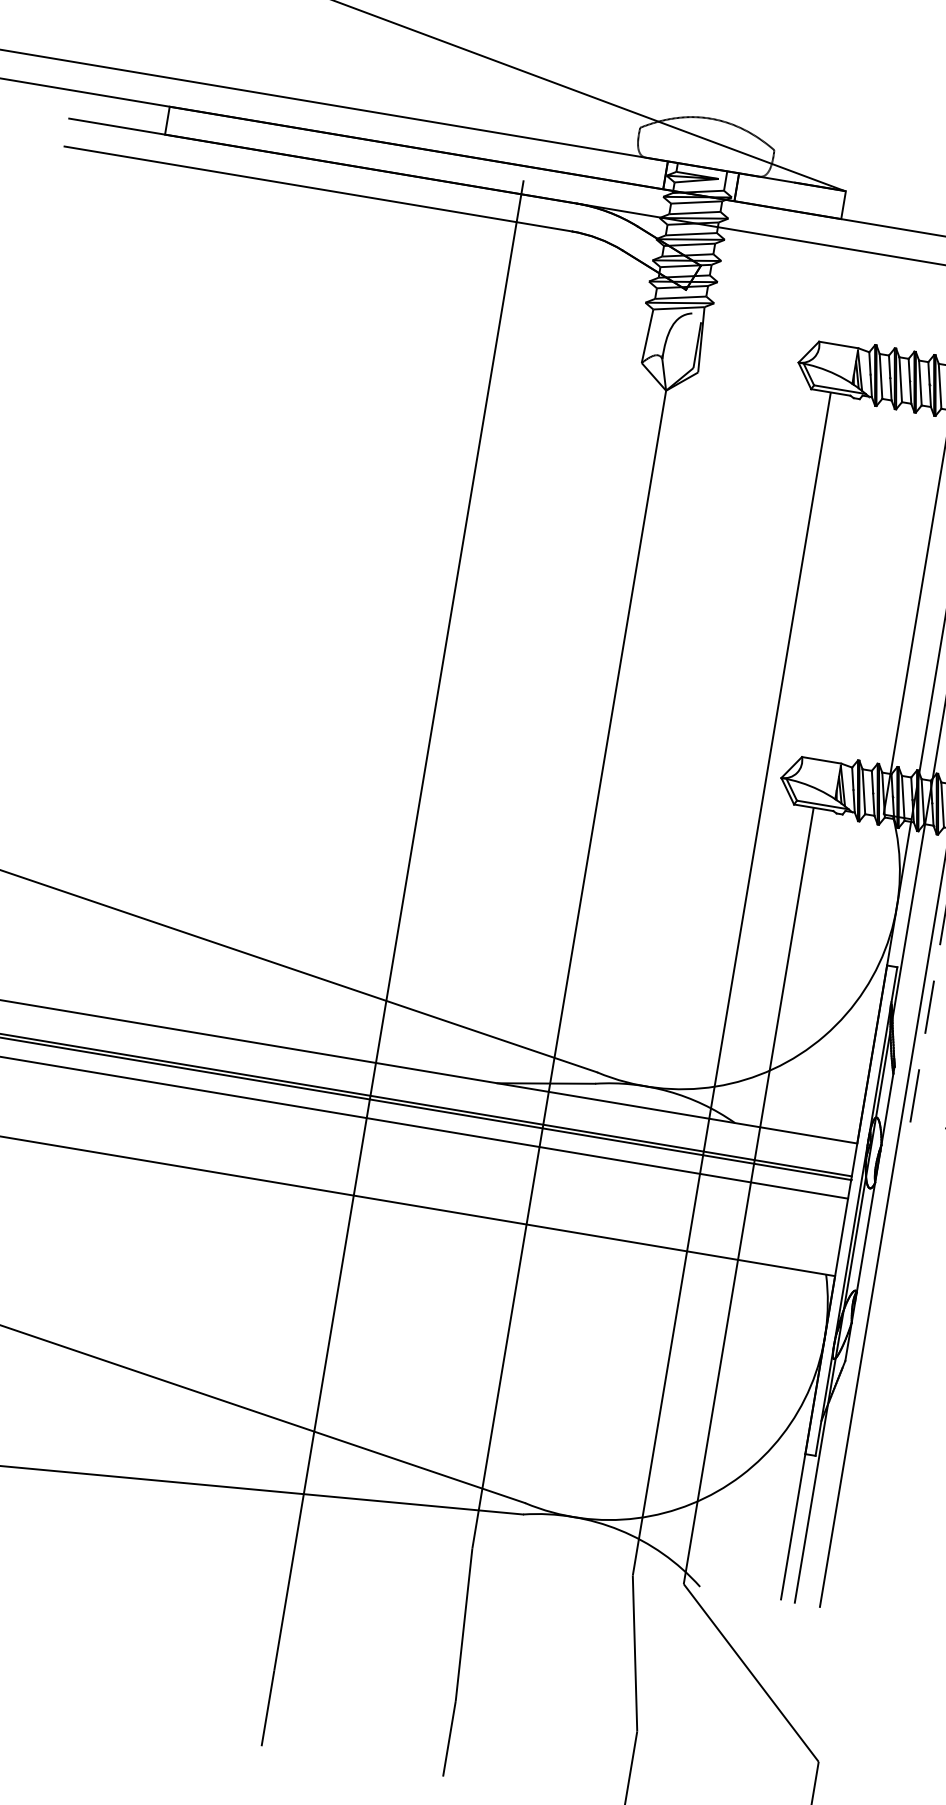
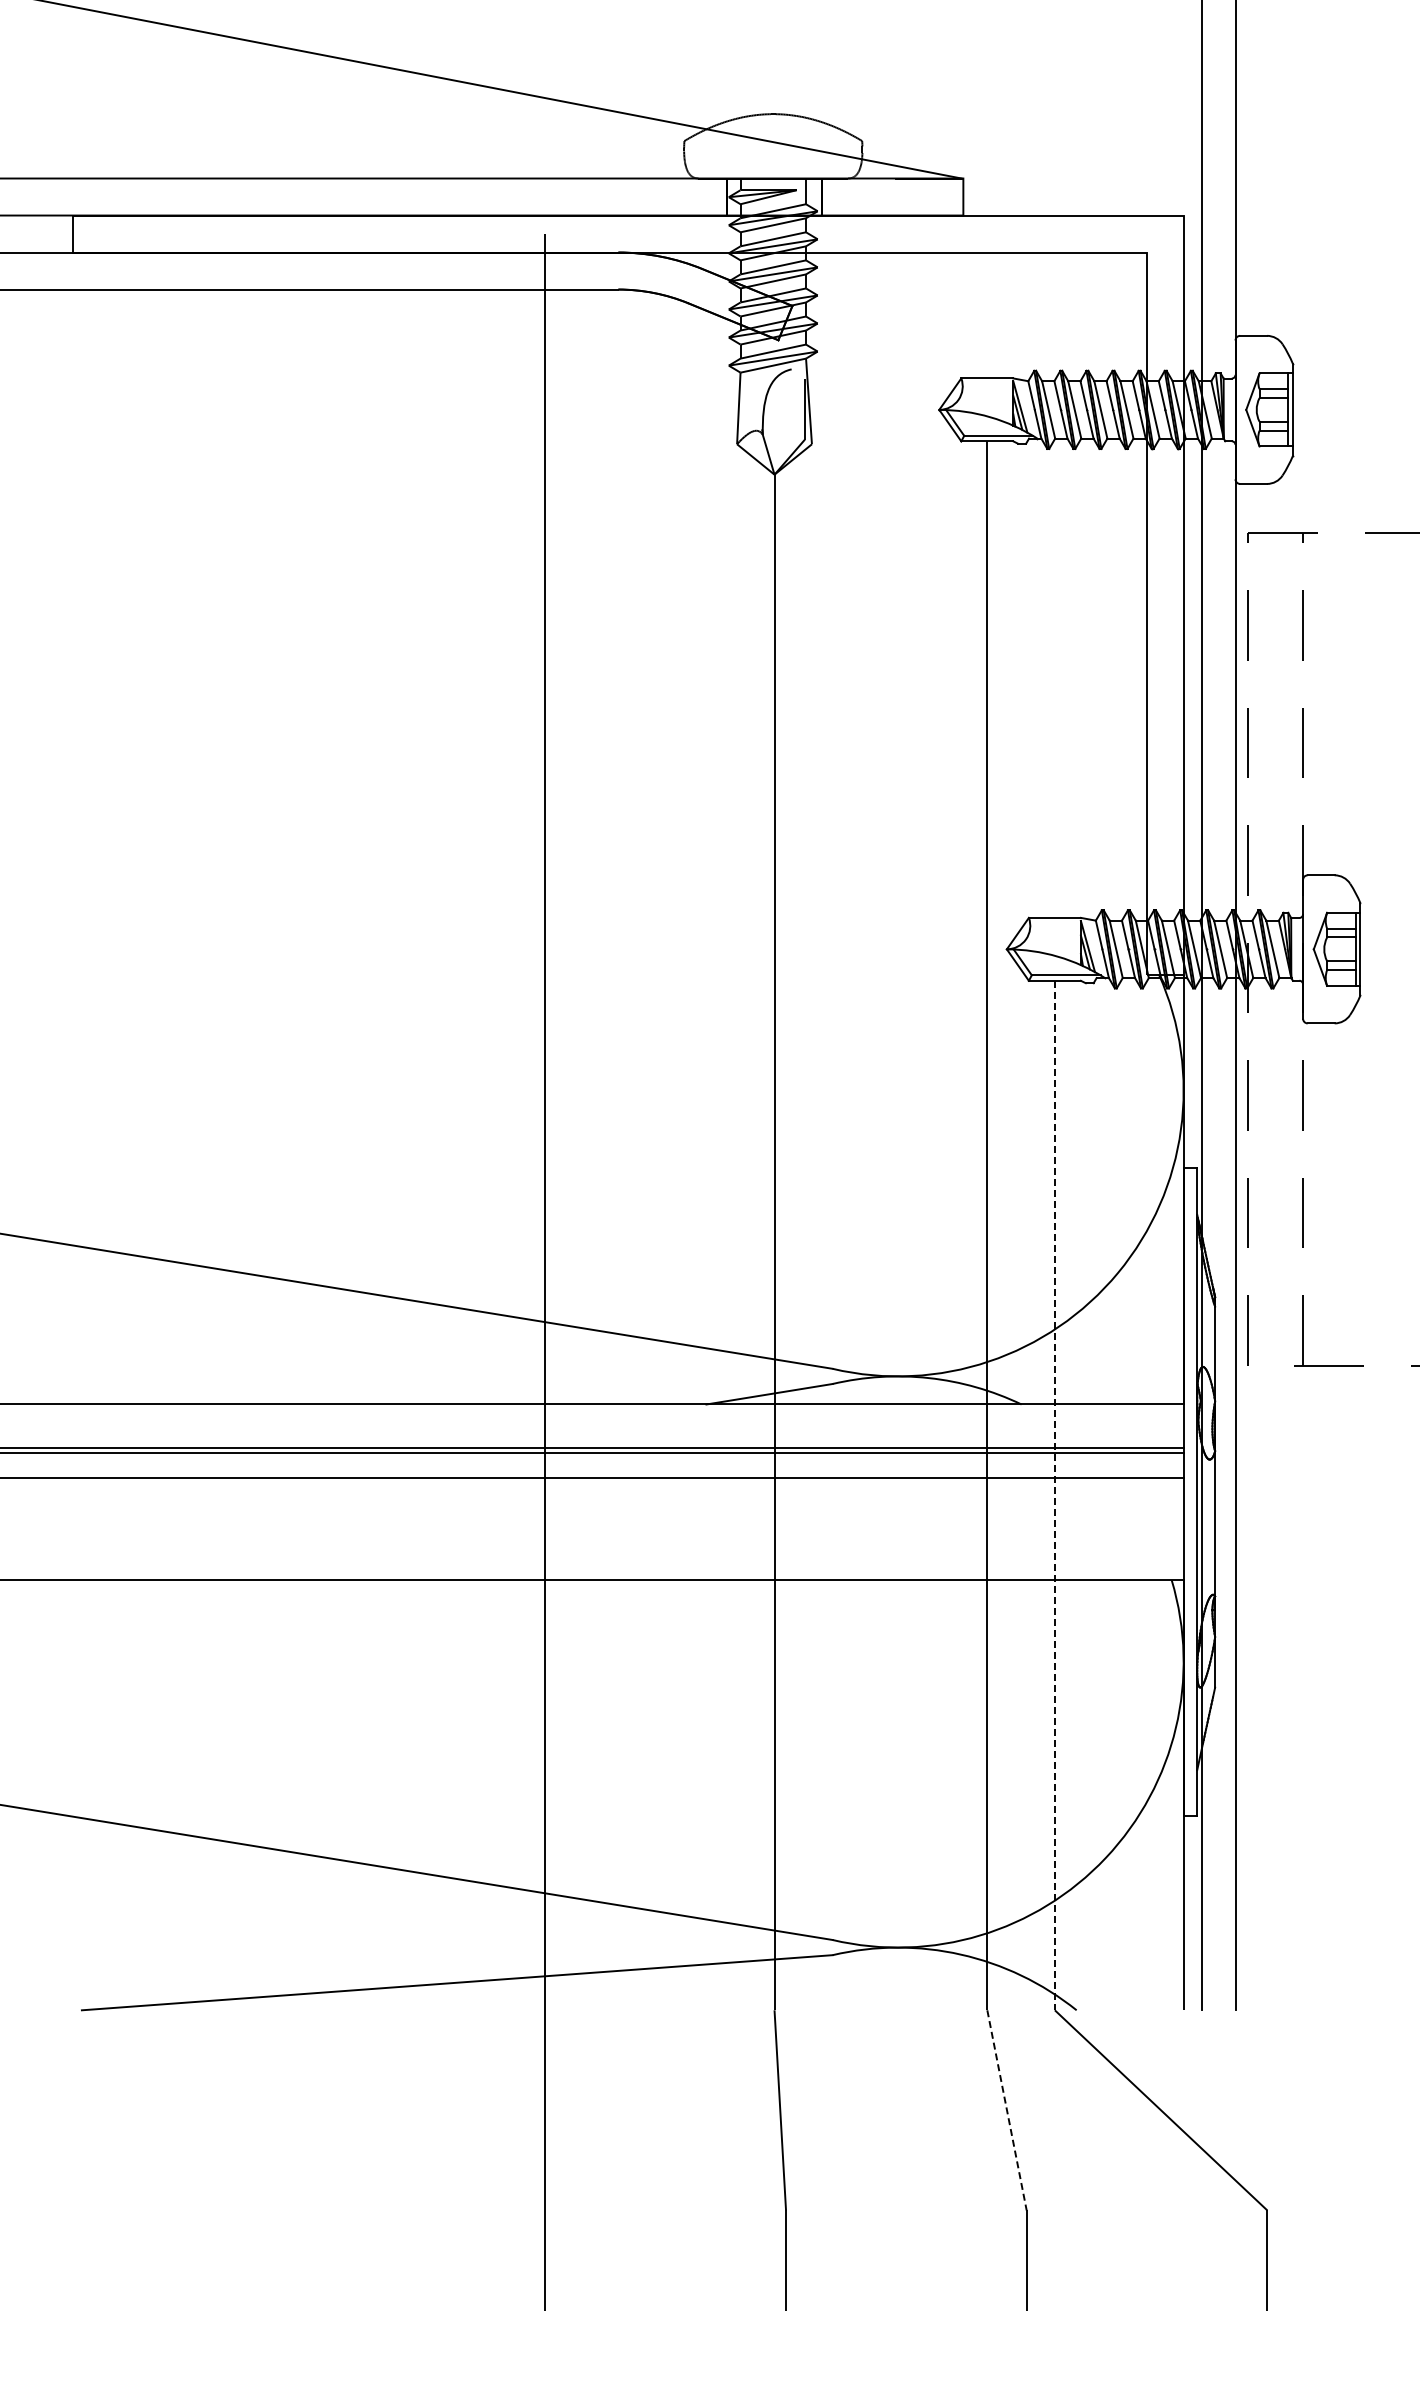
line: (748, 1195) -> (1054, 1495), solid -> dashed
line: (635, 1653) -> (1007, 2110), solid -> dashed

